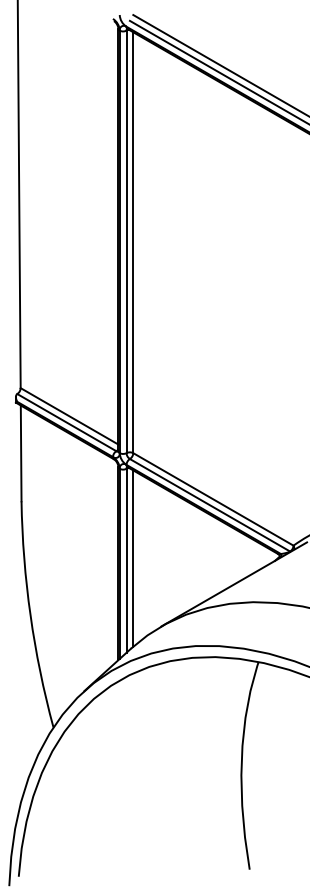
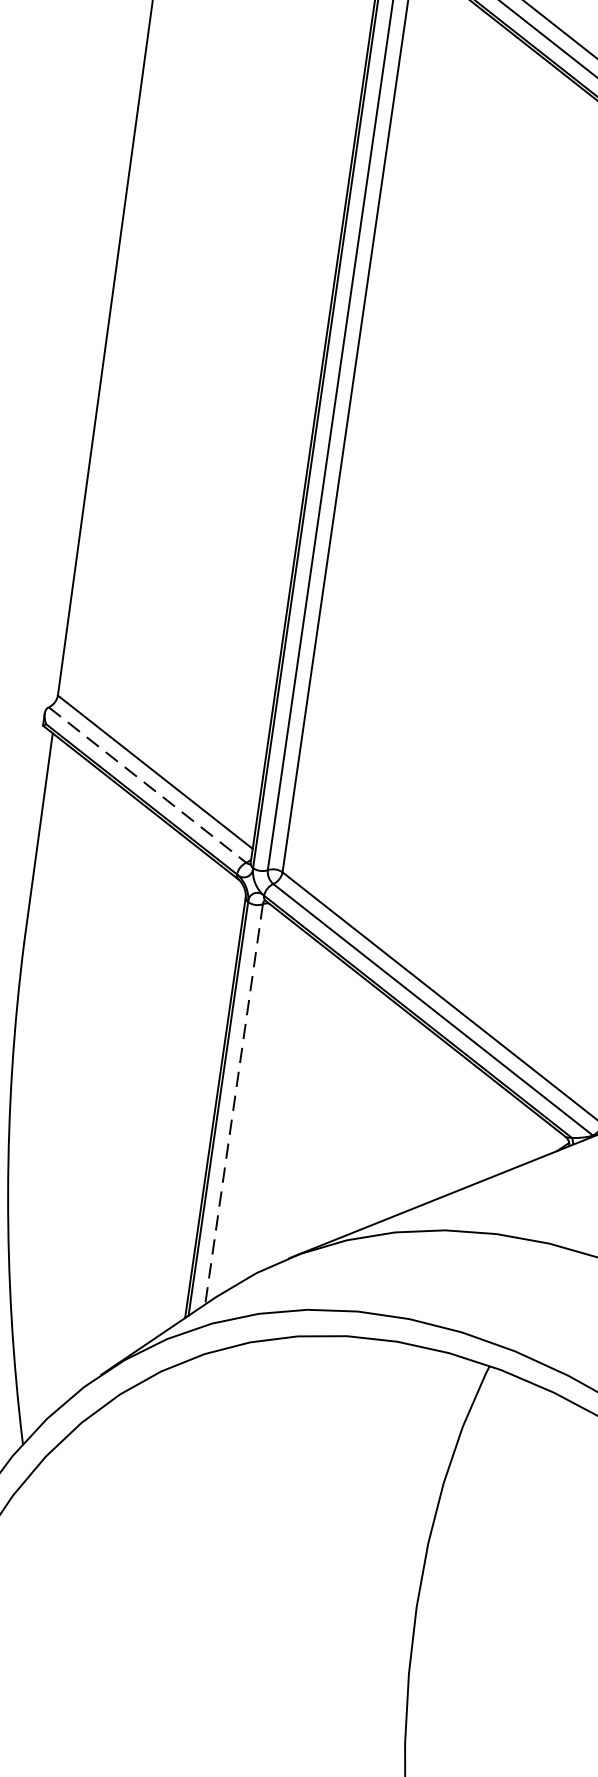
line: (67, 422) -> (149, 784), solid -> dashed
line: (133, 558) -> (249, 1101), removed
line: (126, 560) -> (234, 1103), solid -> dashed

